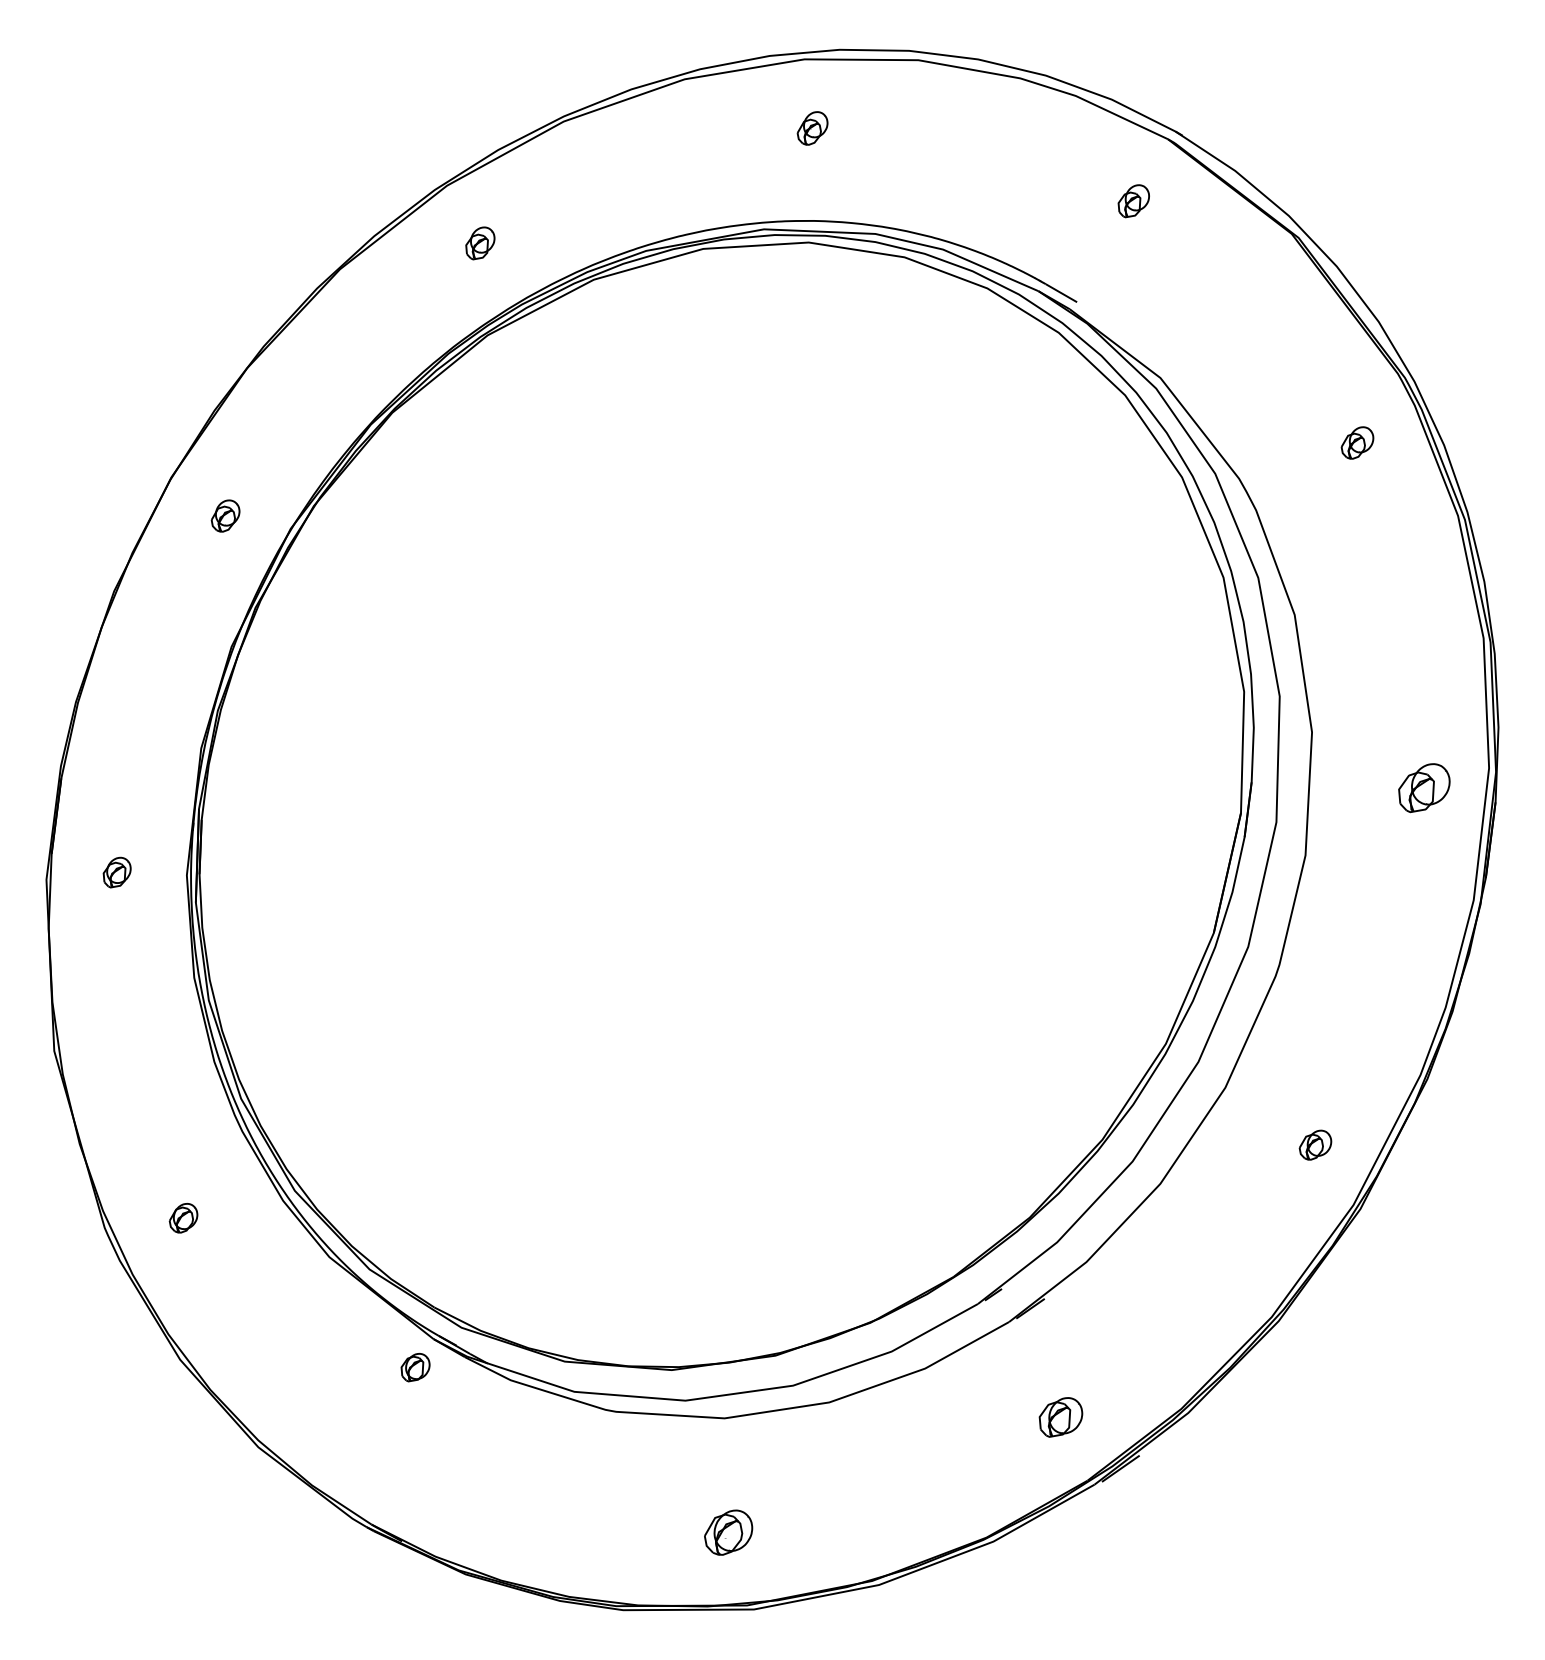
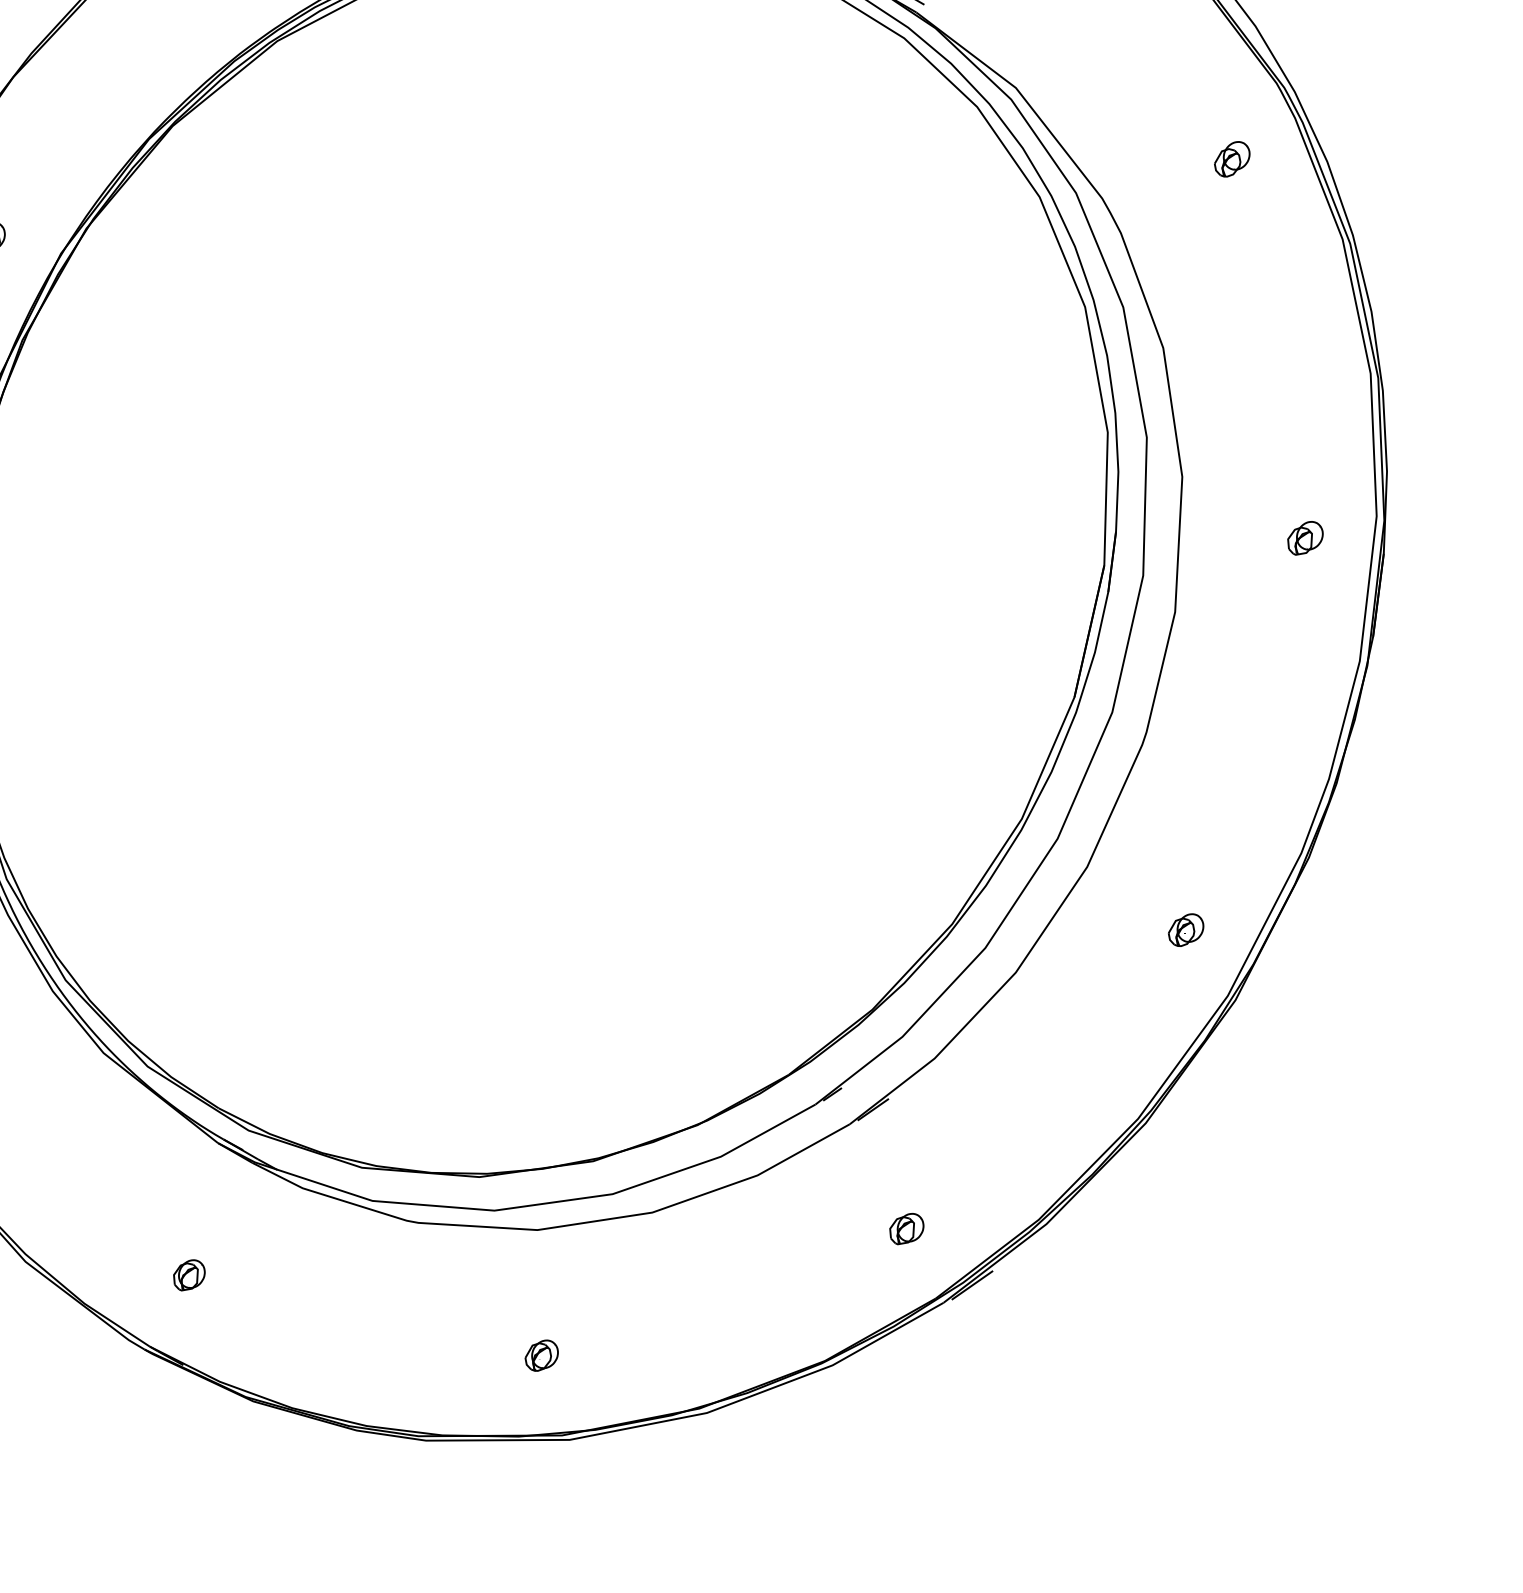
part: (1423, 788) -> (1304, 538), size x0.62
part: (415, 1367) -> (189, 1275), moved
part: (1061, 1417) -> (907, 1229), size x0.71
part: (728, 1532) -> (541, 1355), size x0.62

